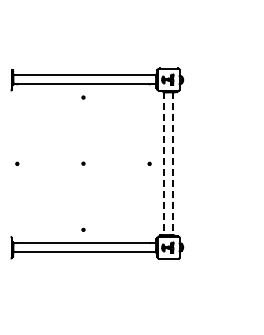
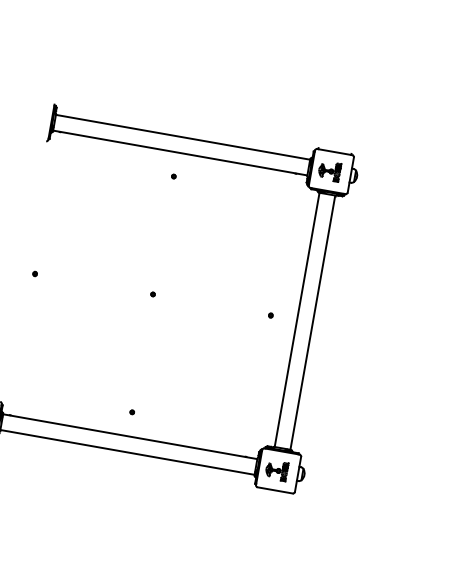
line: (164, 164) -> (297, 321), dashed -> solid
line: (173, 164) -> (313, 324), dashed -> solid

